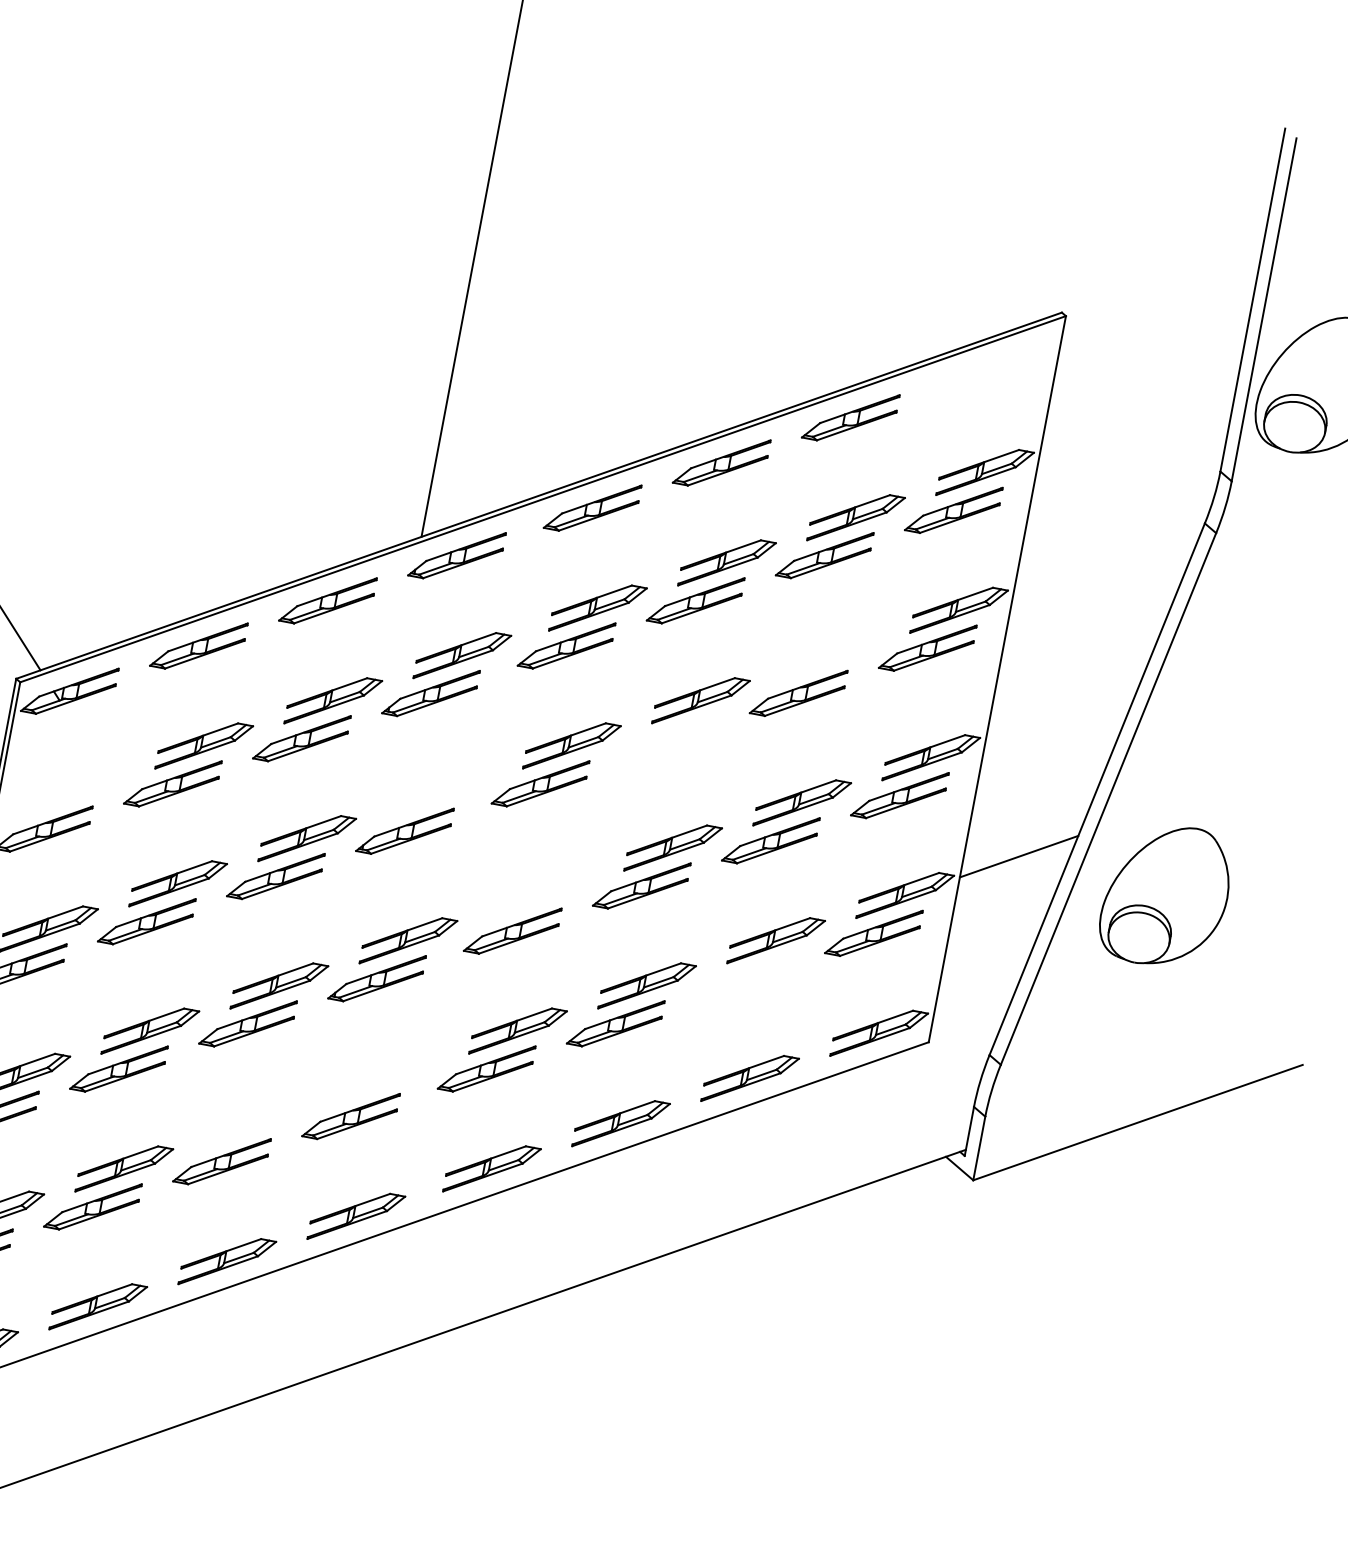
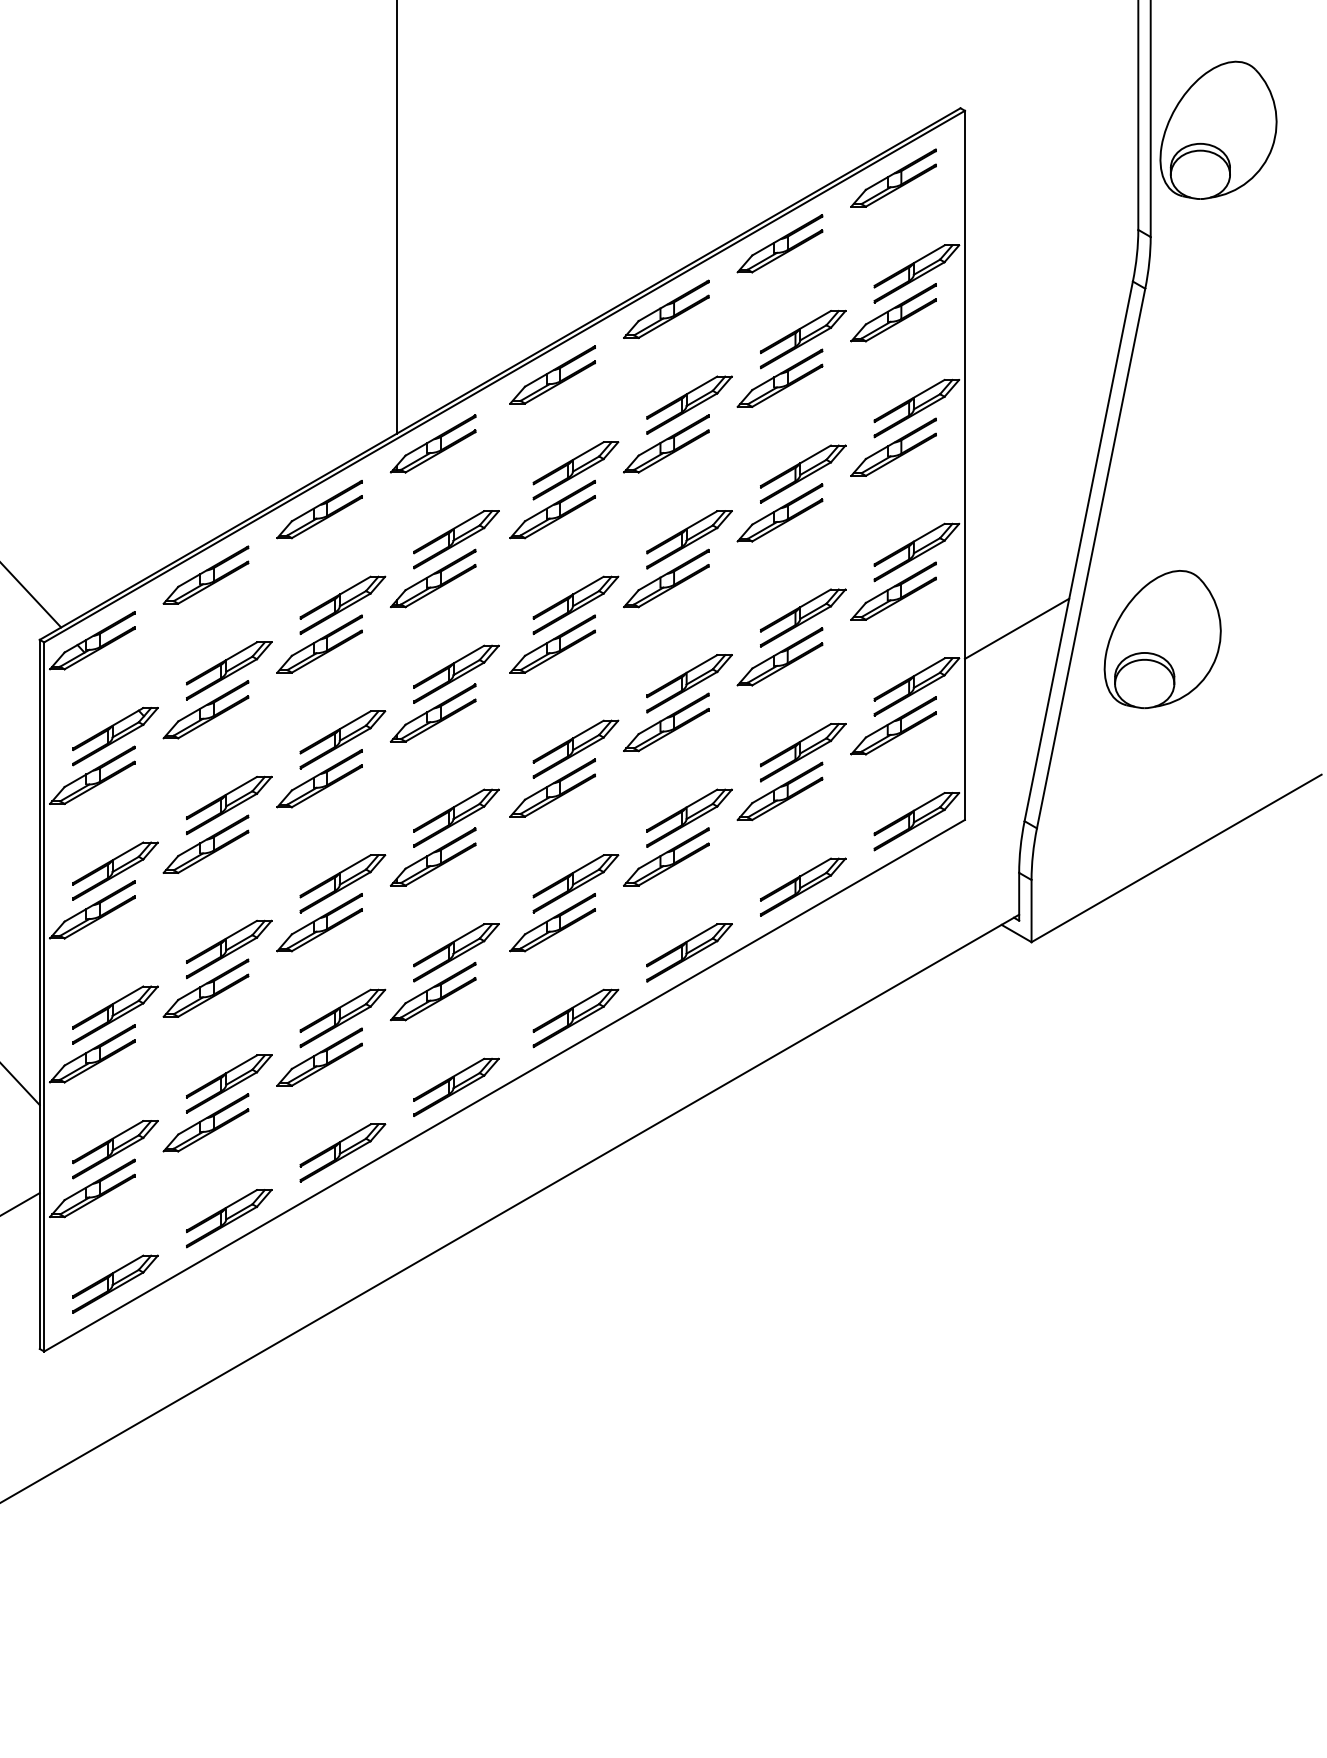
part: (979, 370) -> (893, 177), added
part: (830, 656) -> (803, 473), added
part: (669, 737) -> (666, 578), added
part: (75, 792) -> (115, 736), added
part: (436, 793) -> (456, 673), added
part: (543, 893) -> (575, 748), added
part: (744, 977) -> (779, 791), added
part: (382, 1079) -> (456, 952), added
part: (252, 1125) -> (342, 1018), added

